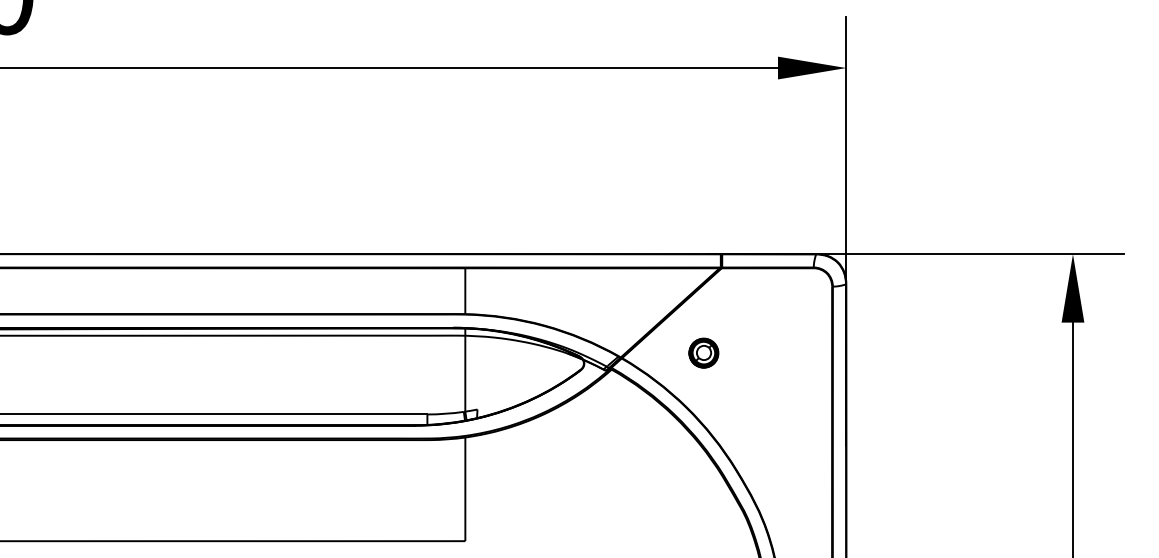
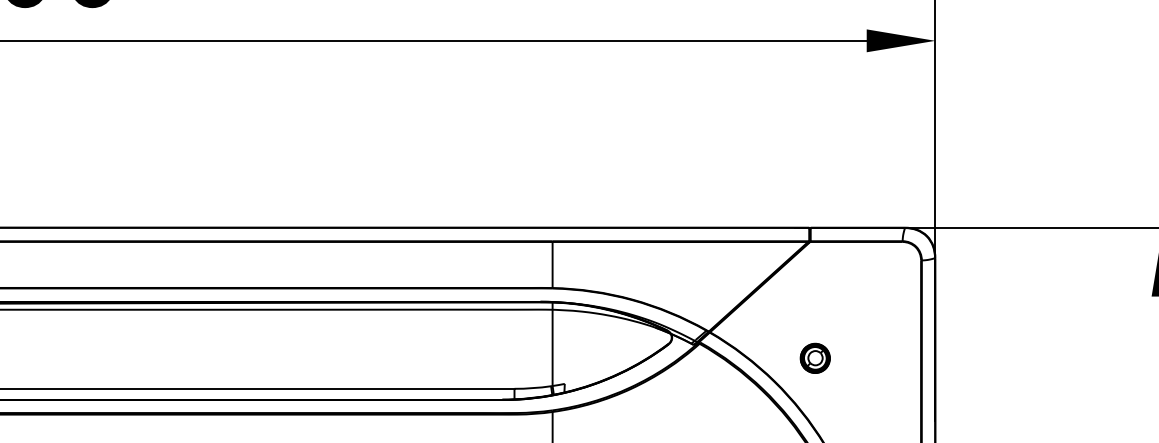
part: (703, 352) -> (814, 357), moved

